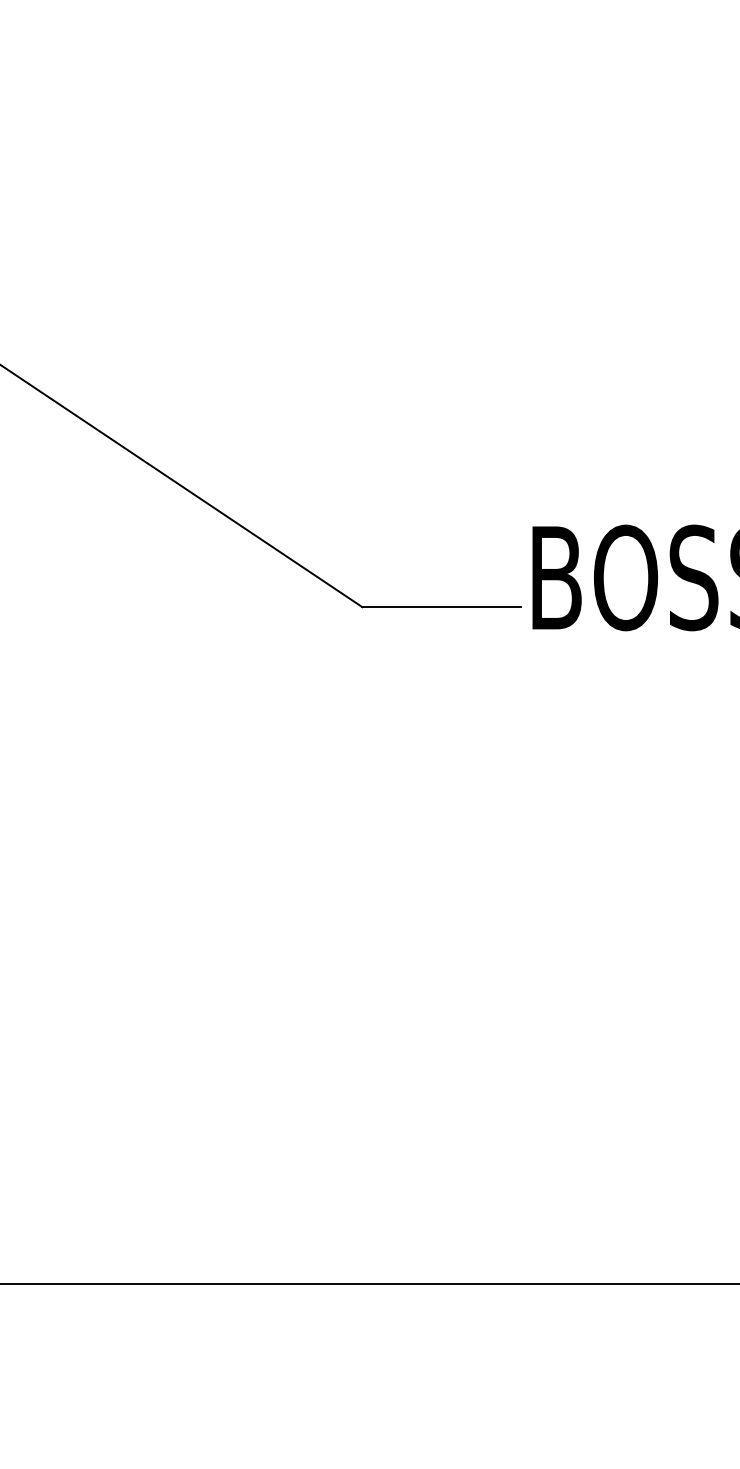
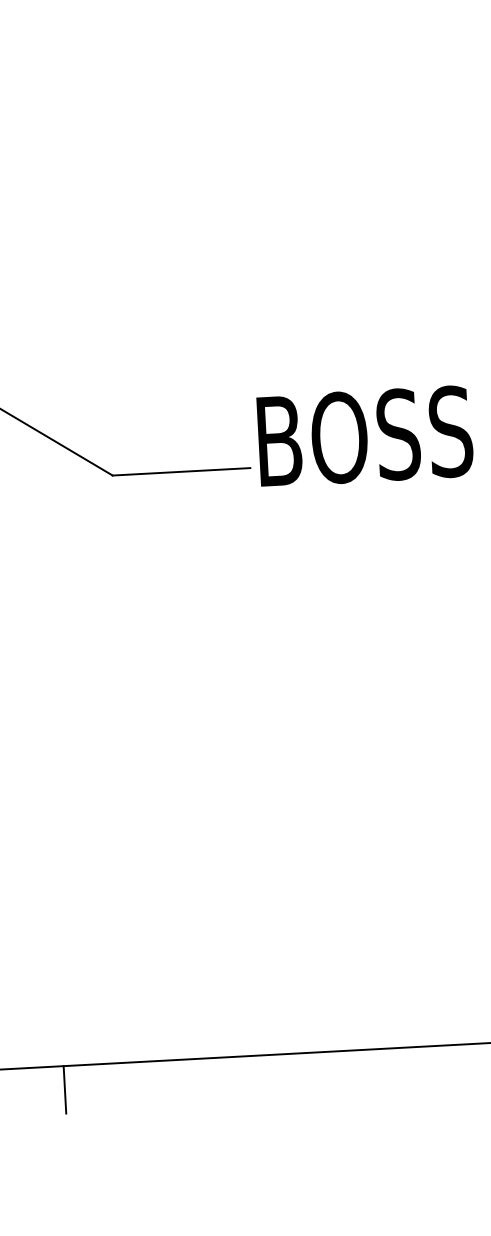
line: (269, 1310) -> (65, 1089), added

